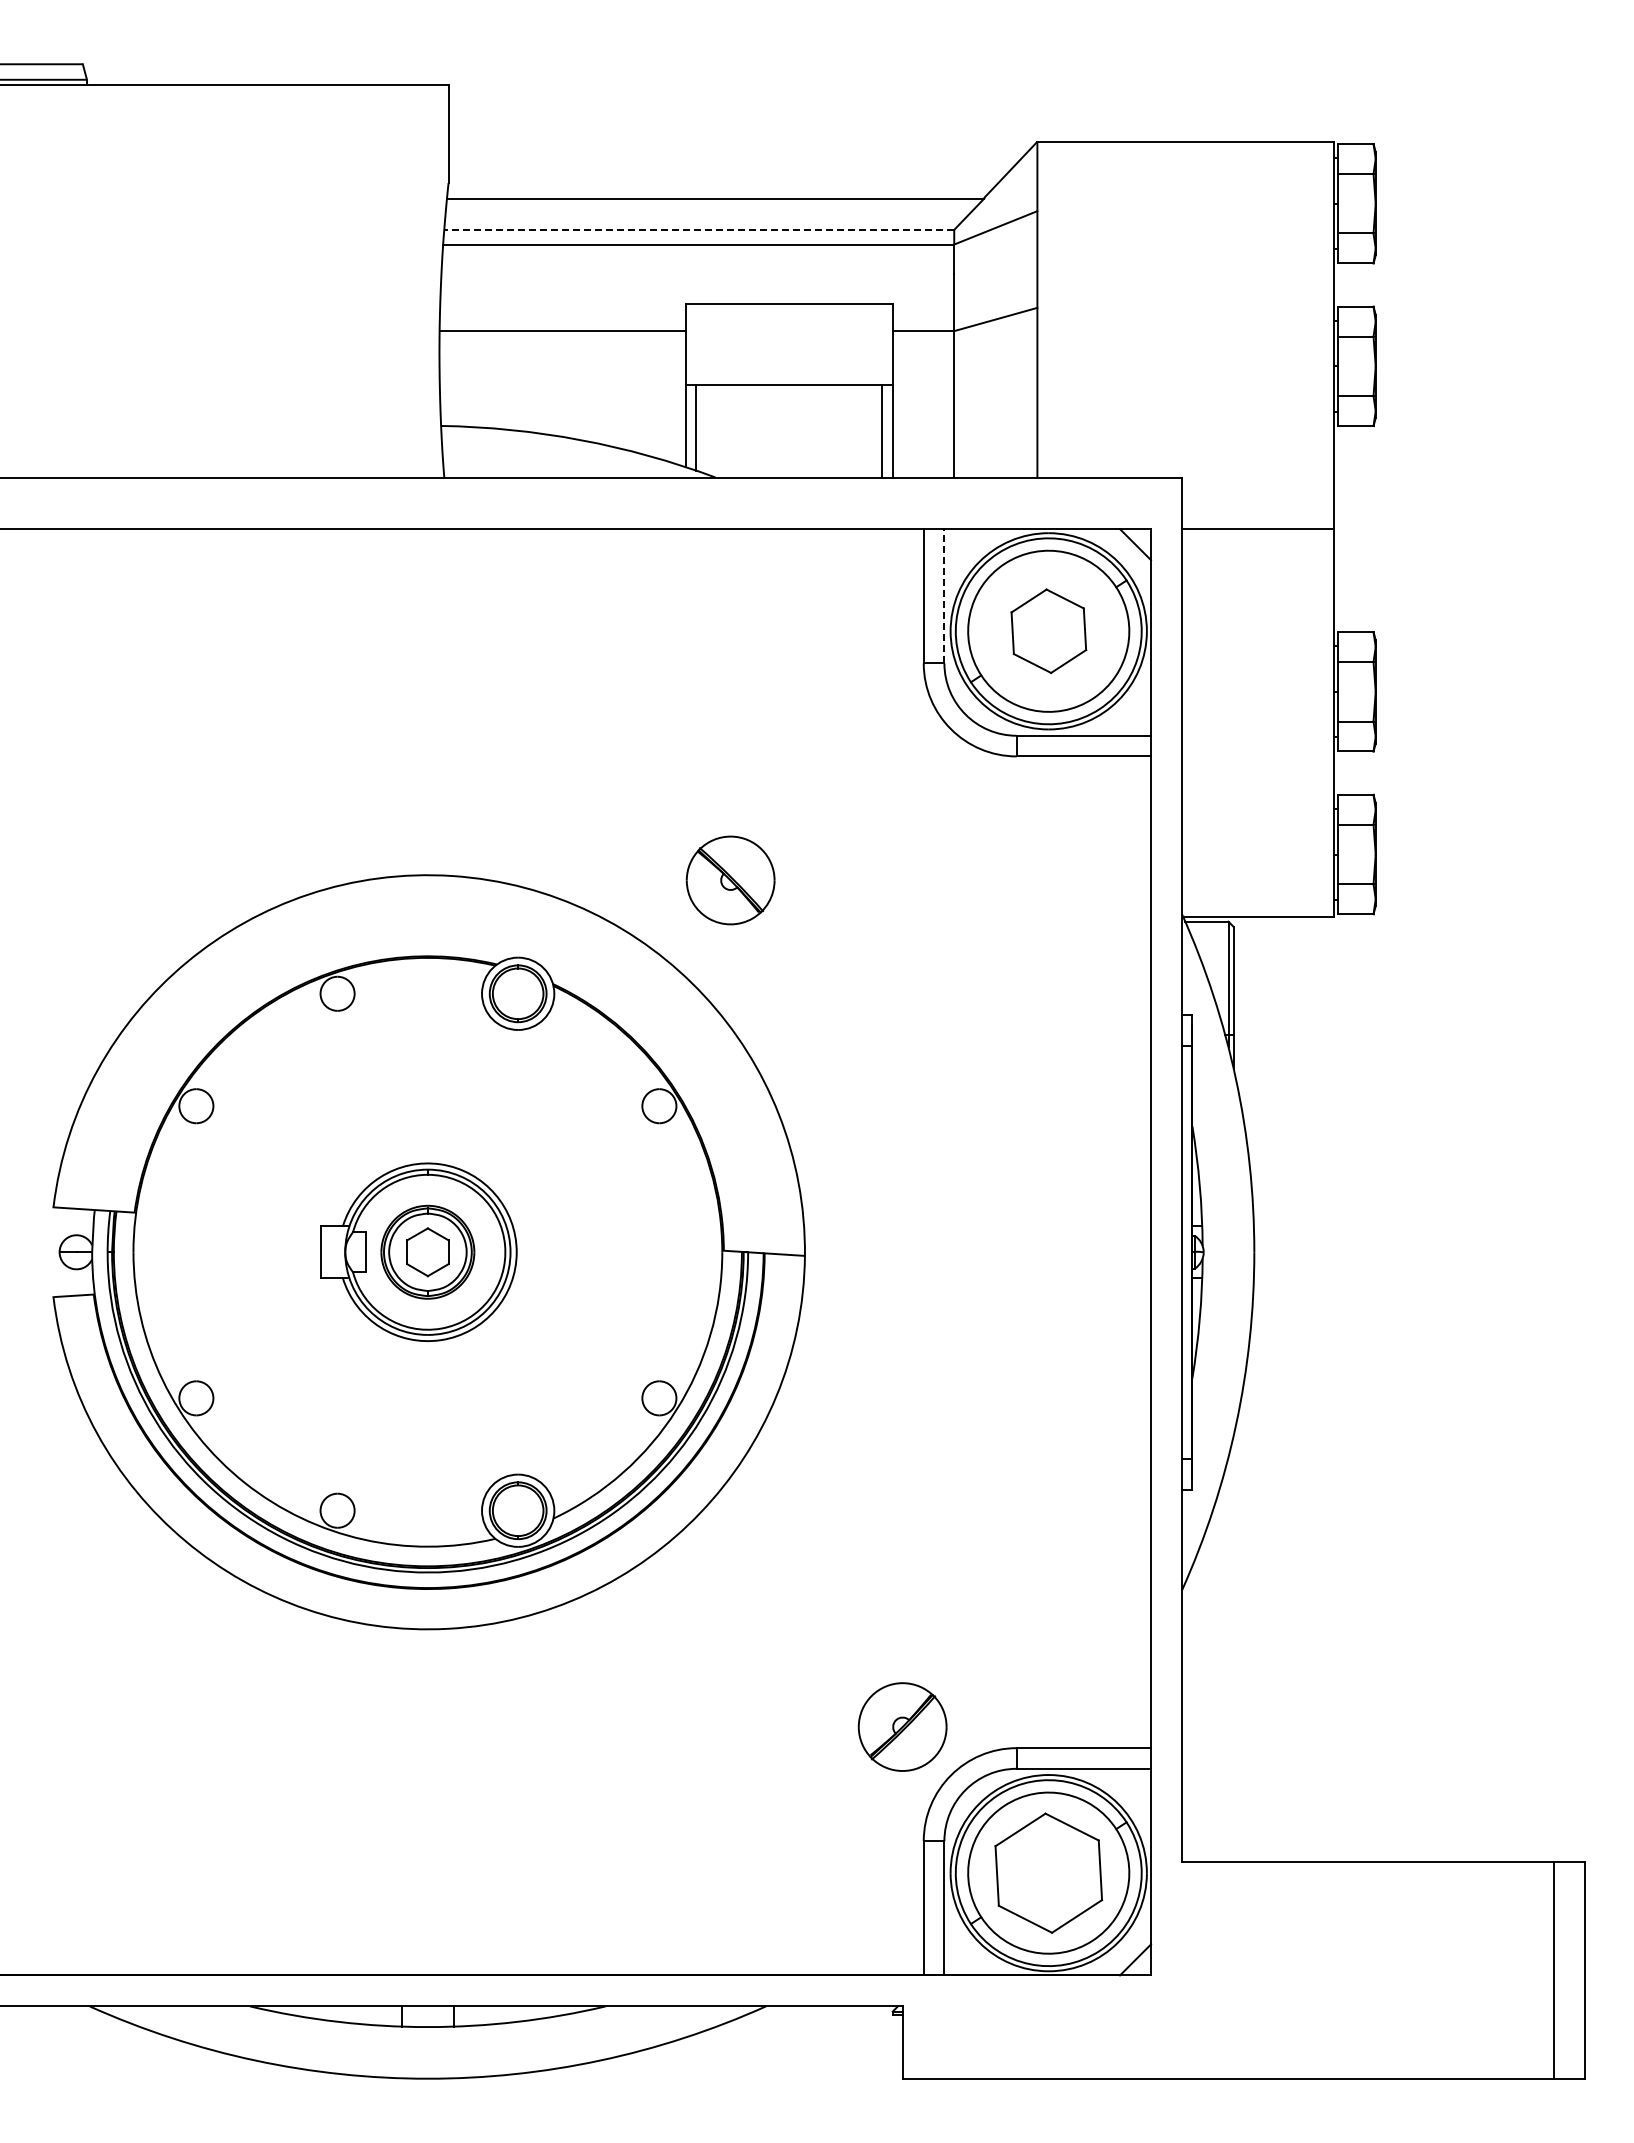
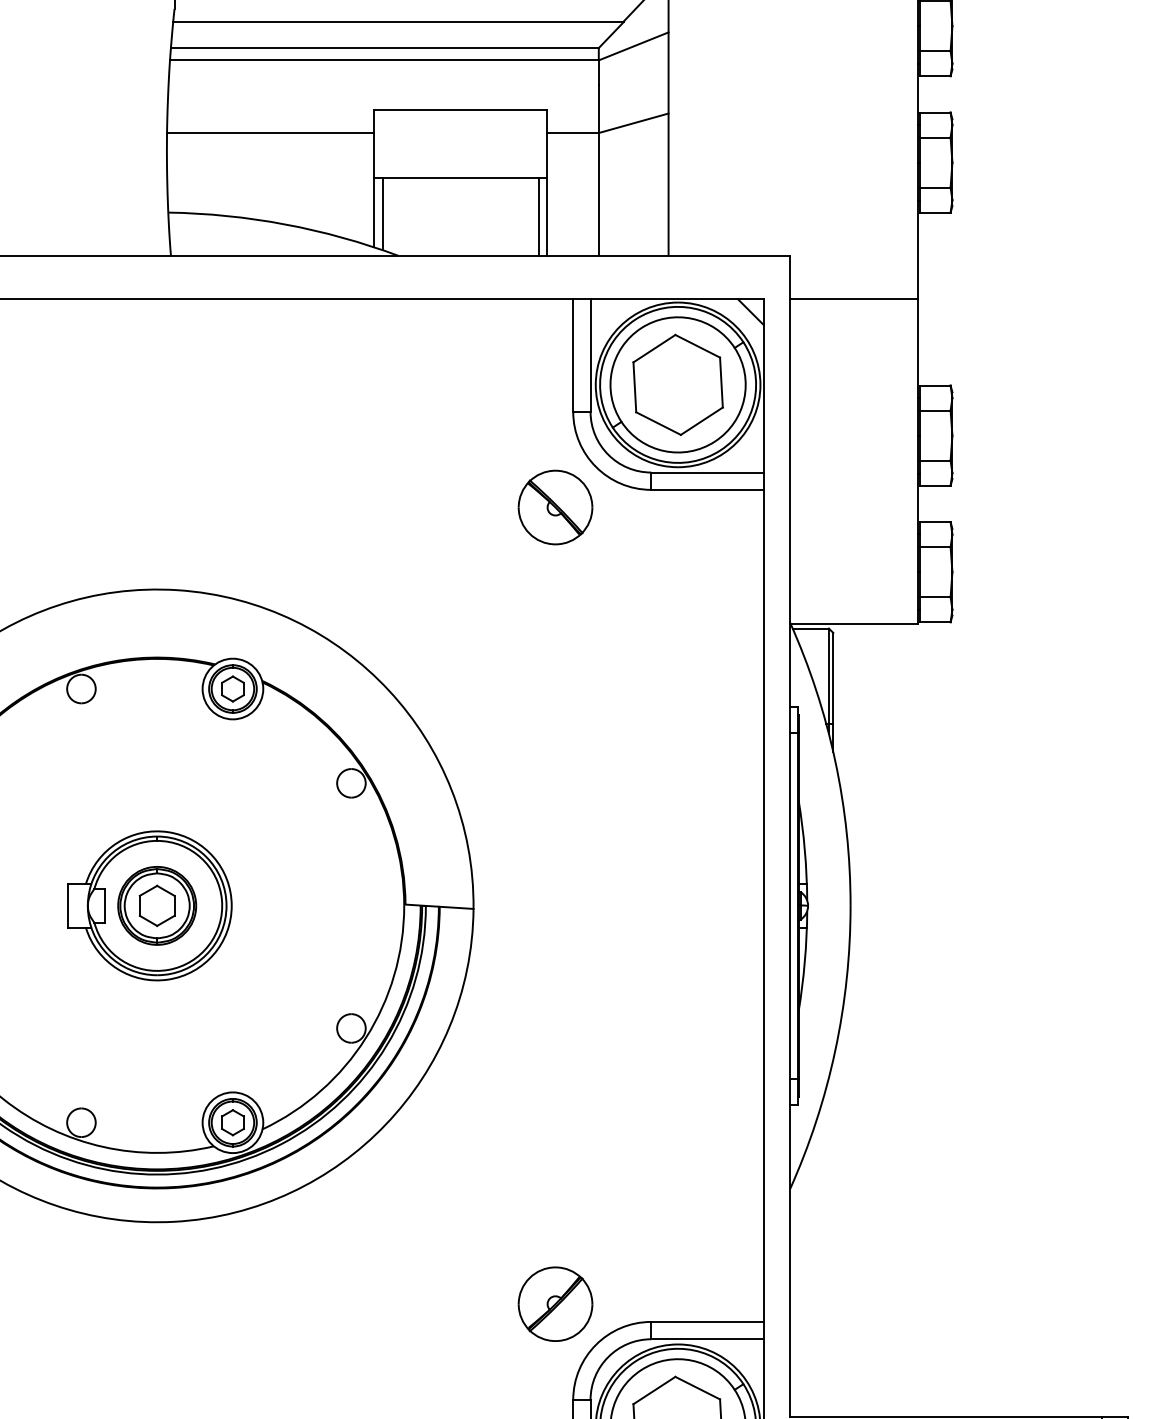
line: (698, 229) -> (384, 47), dashed -> solid
line: (944, 595) -> (590, 354), dashed -> solid
part: (1048, 630) -> (677, 384), size x1.43
part: (730, 880) -> (555, 507), moved
part: (518, 993) -> (233, 688), added
part: (518, 1510) -> (233, 1122), added

